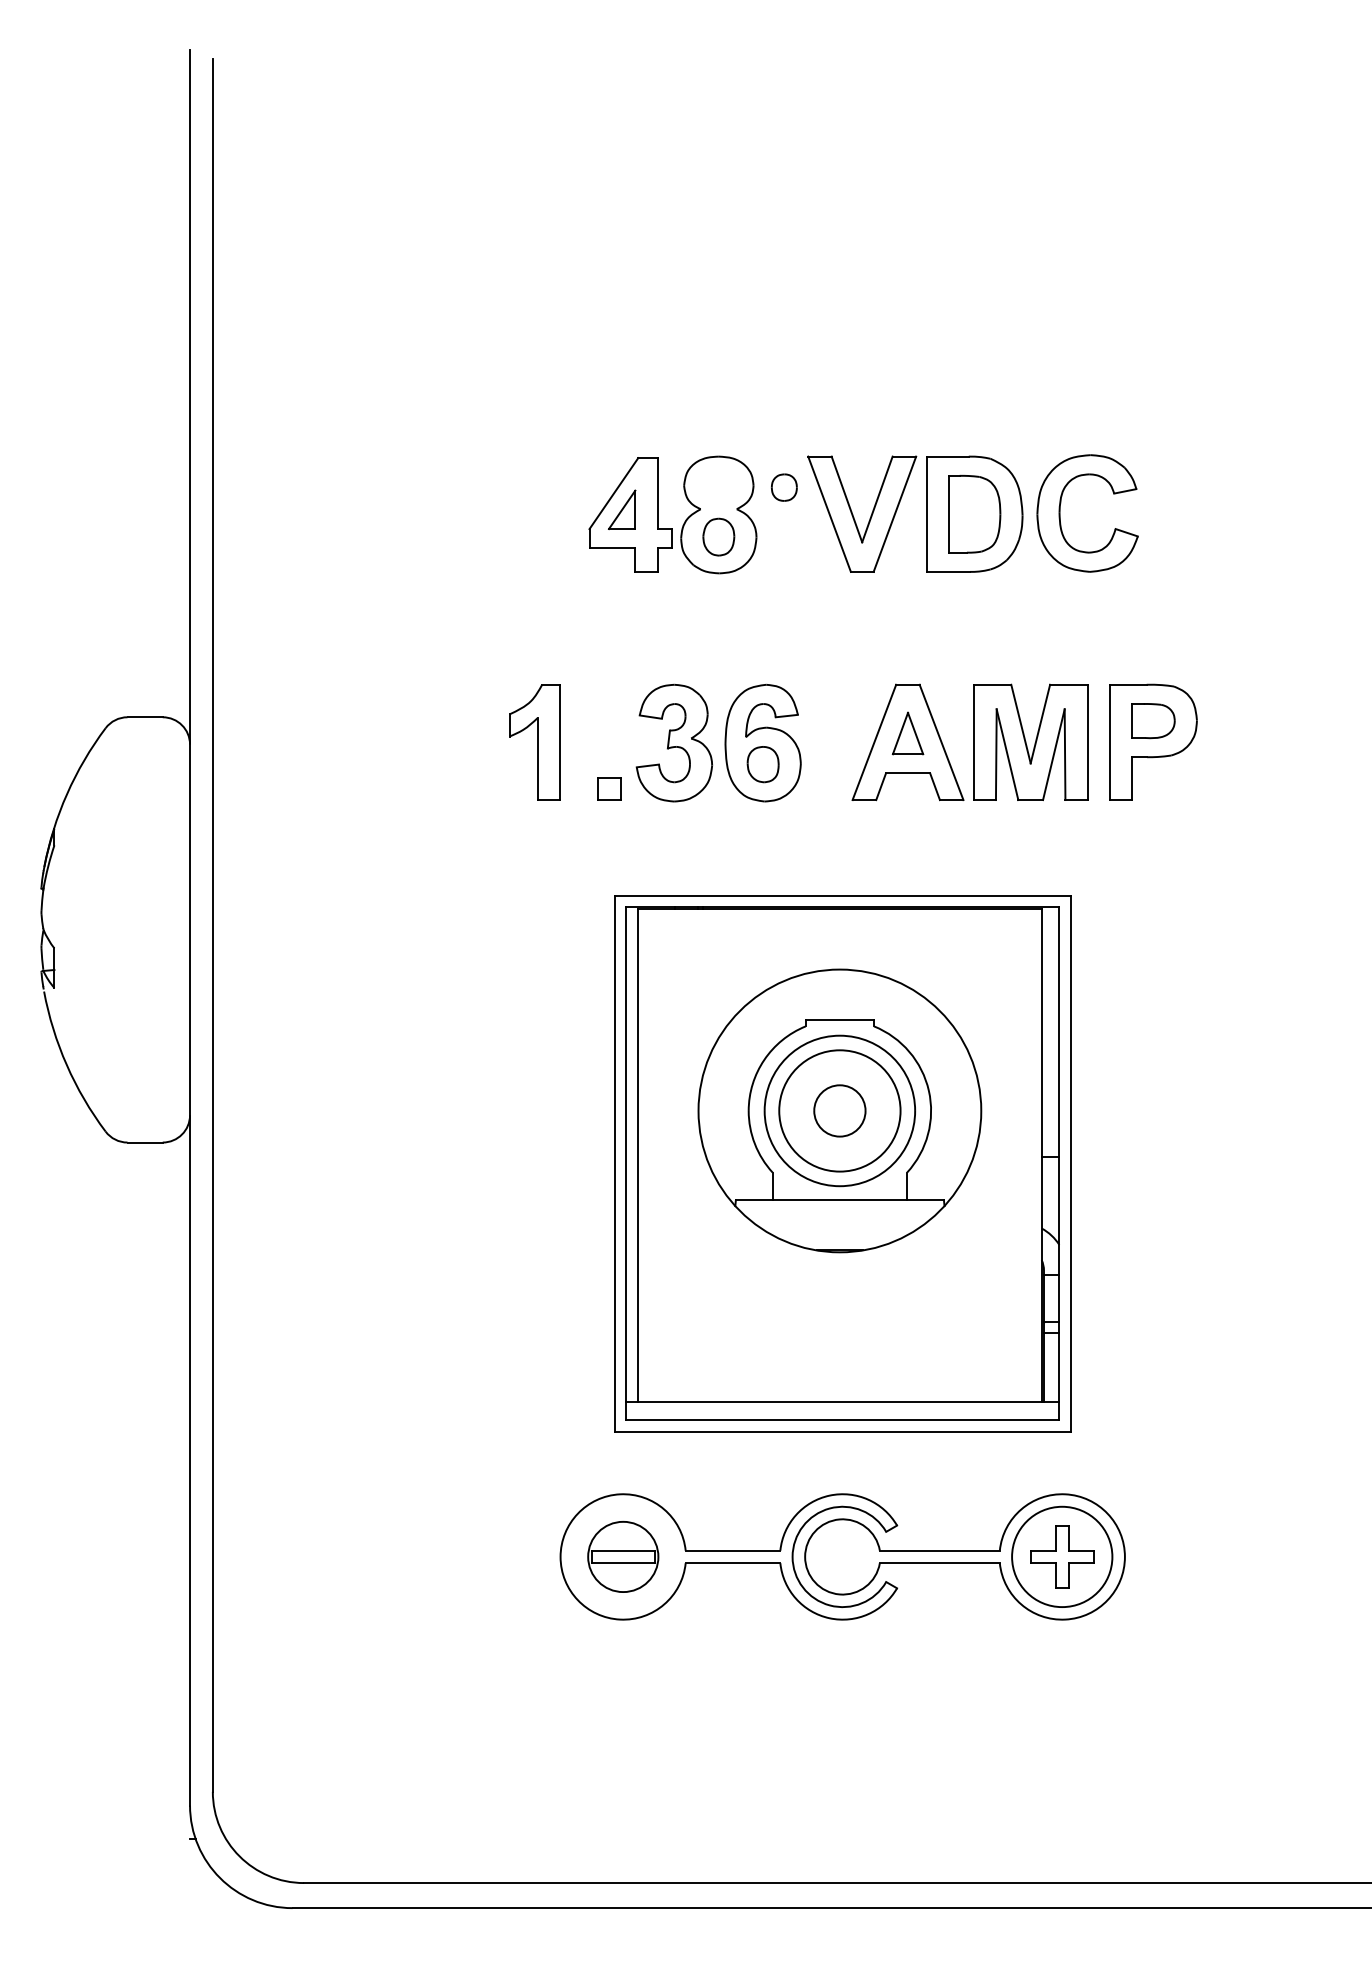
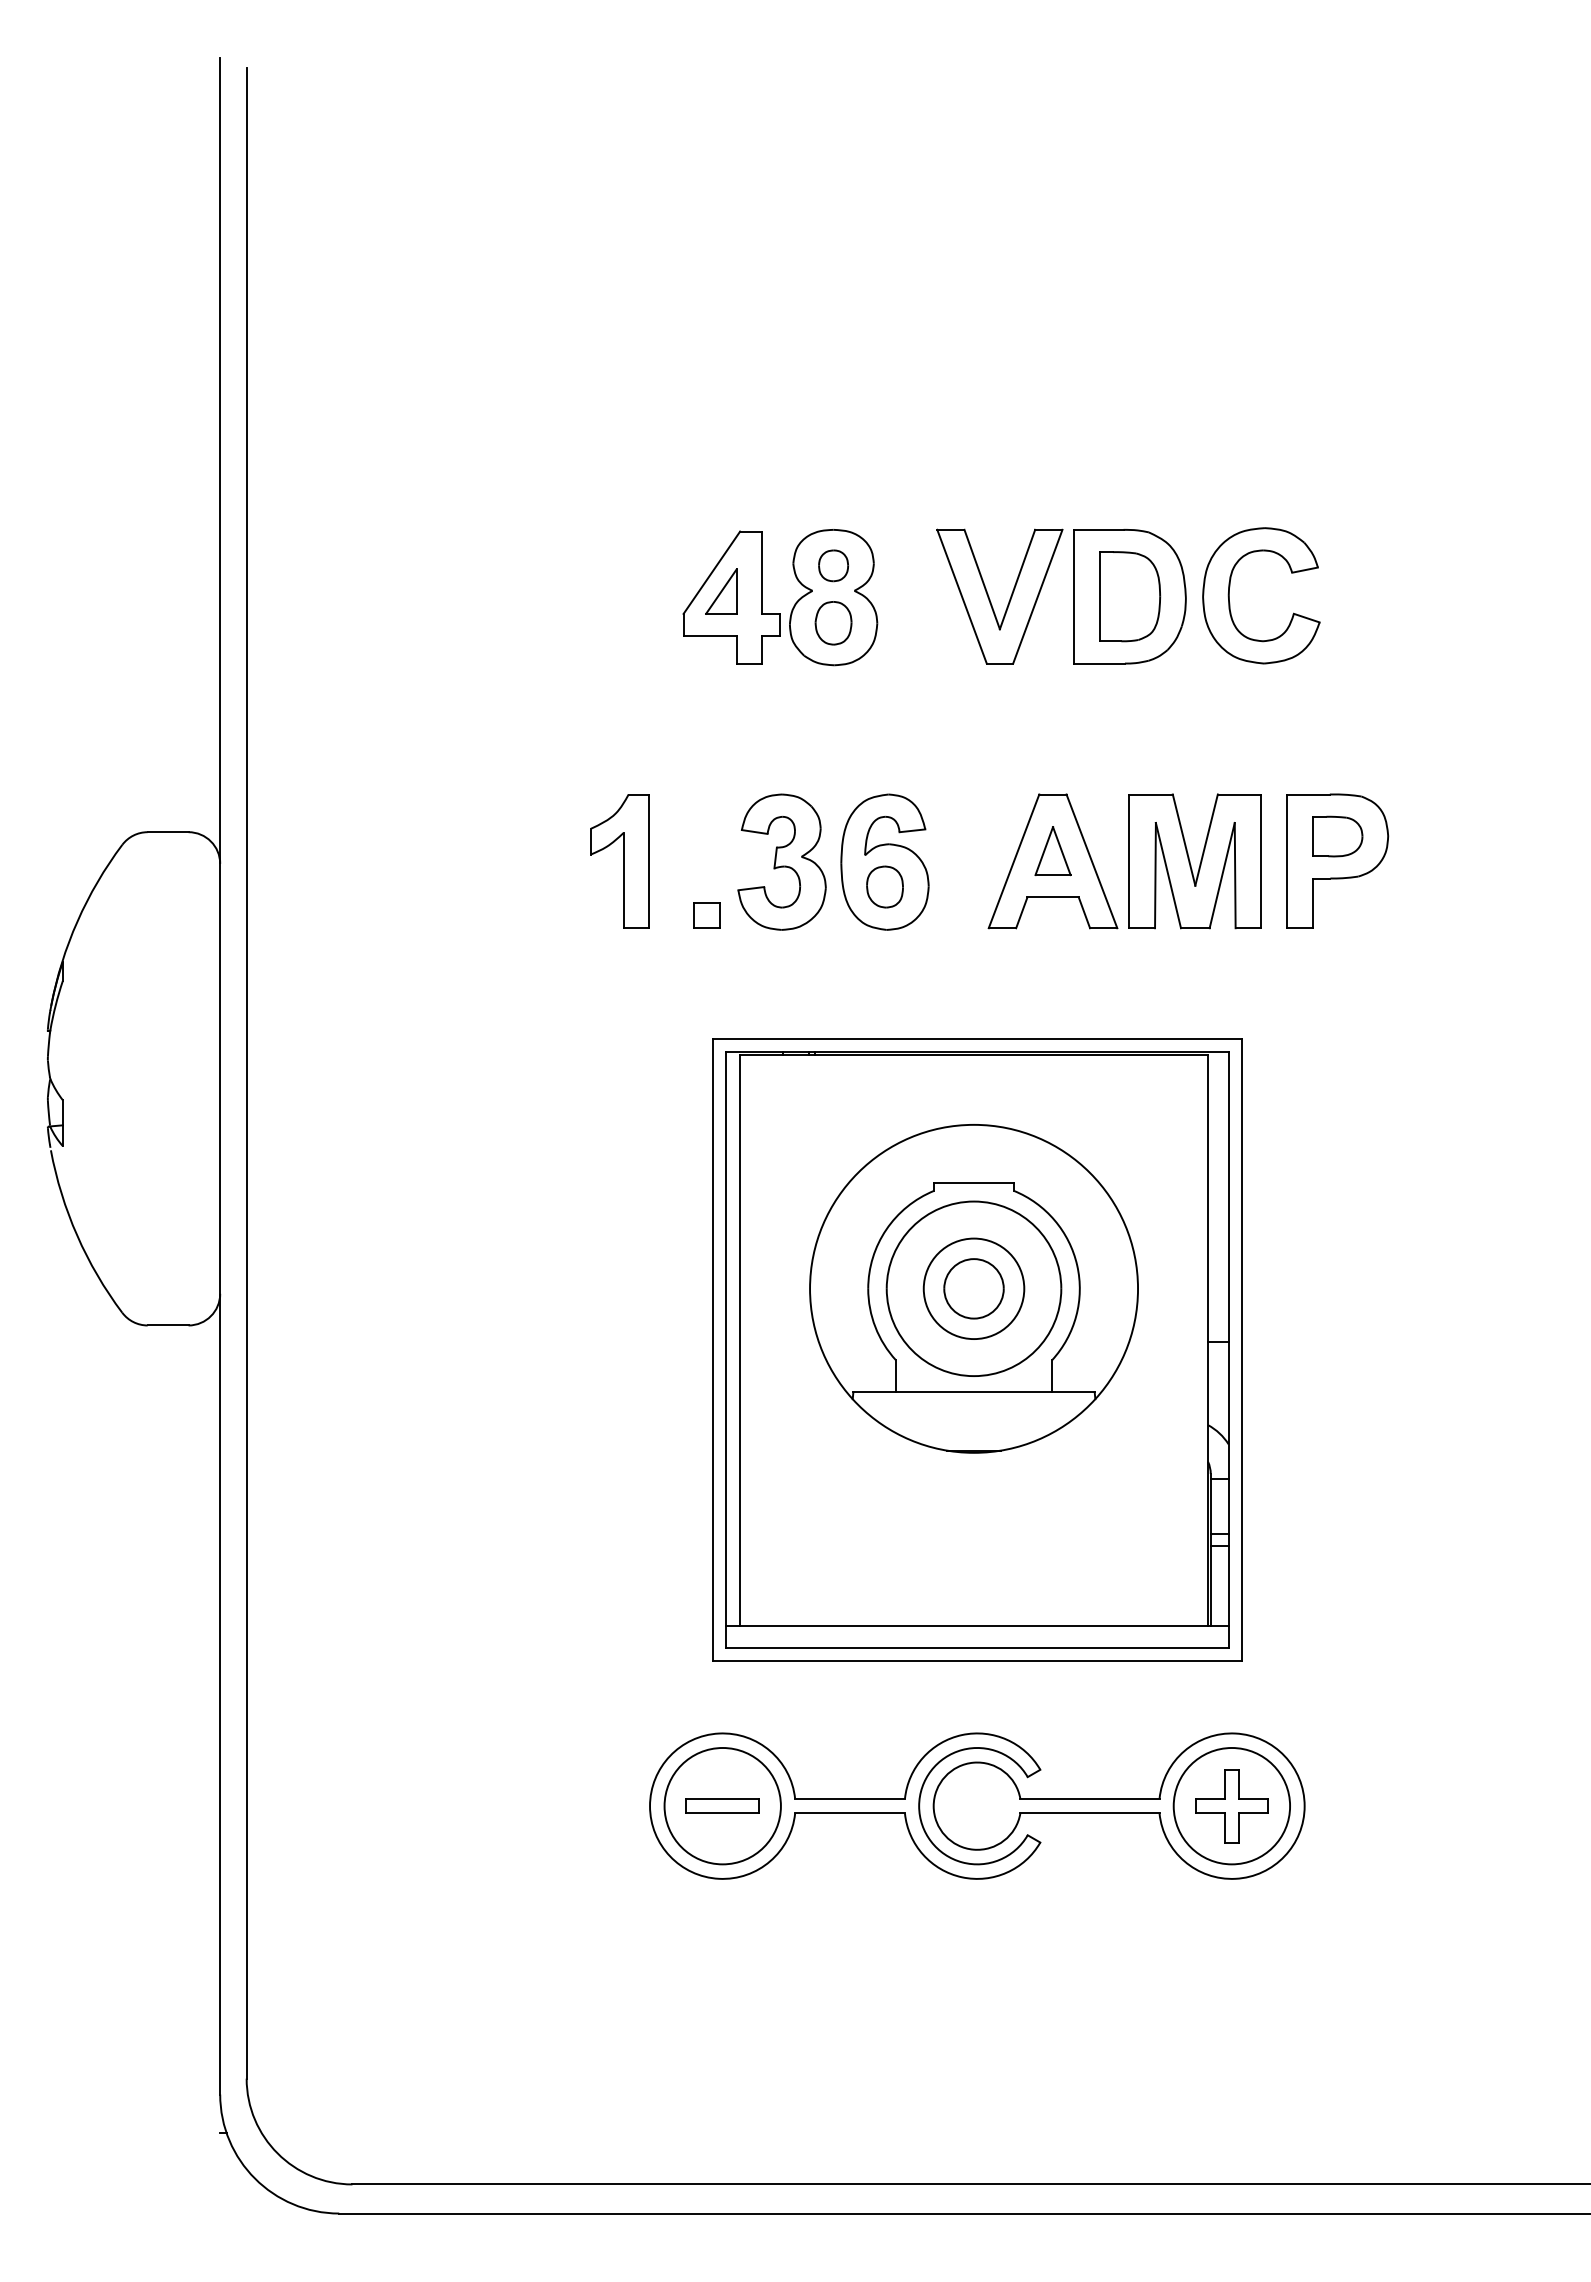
part: (784, 487) -> (833, 565), moved
circle: (839, 1110) -> (973, 1288), size x0.71
circle: (623, 1556) -> (722, 1805), size x1.43

